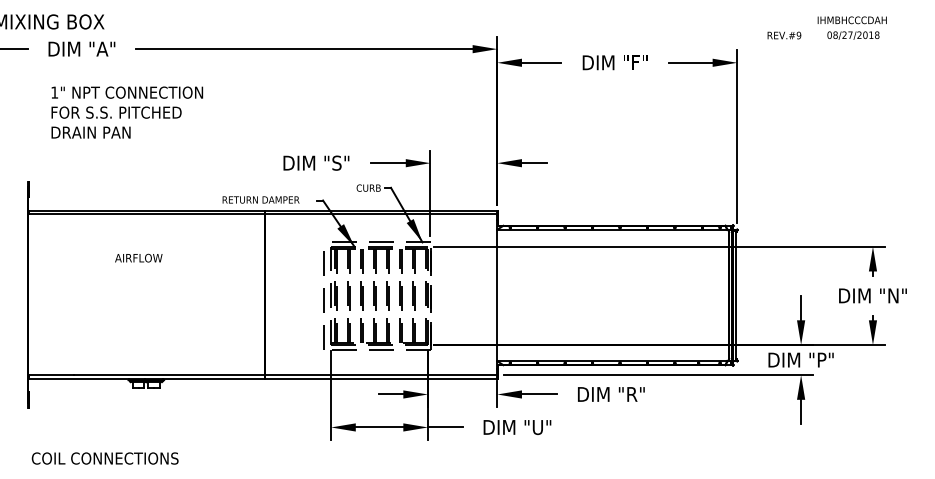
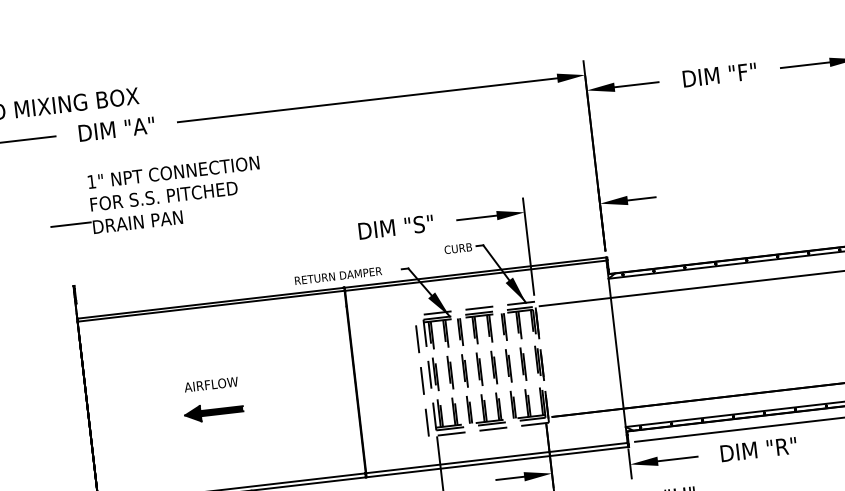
line: (31, 127) -> (70, 224), added
text: (138, 257) -> (210, 383), moved
part: (137, 306) -> (212, 412), added

